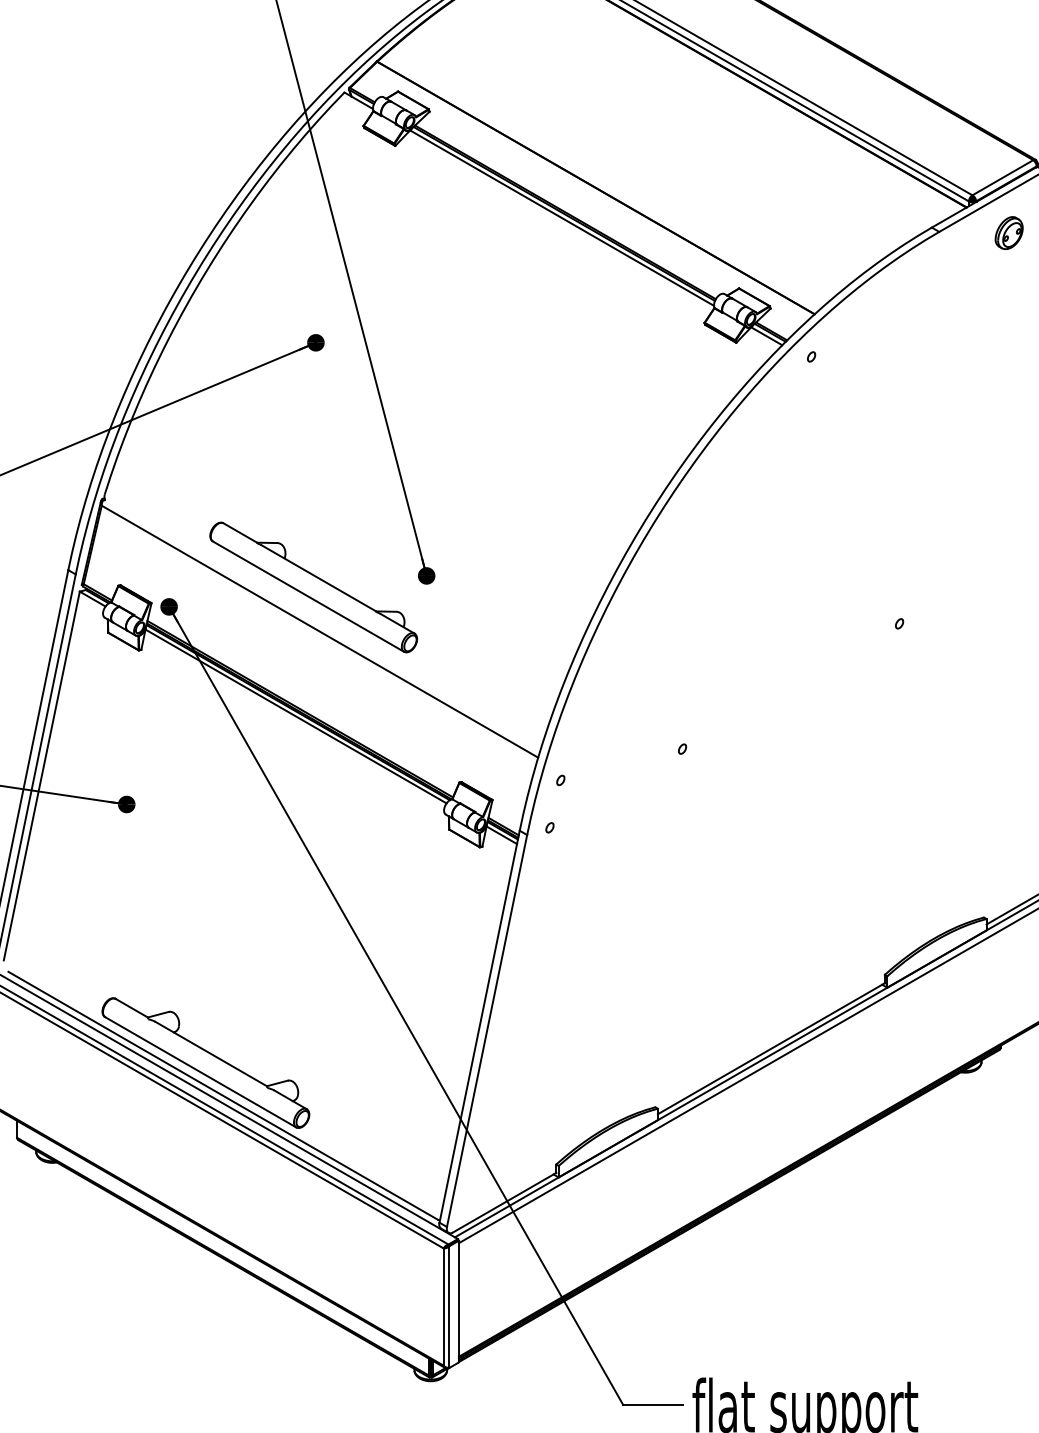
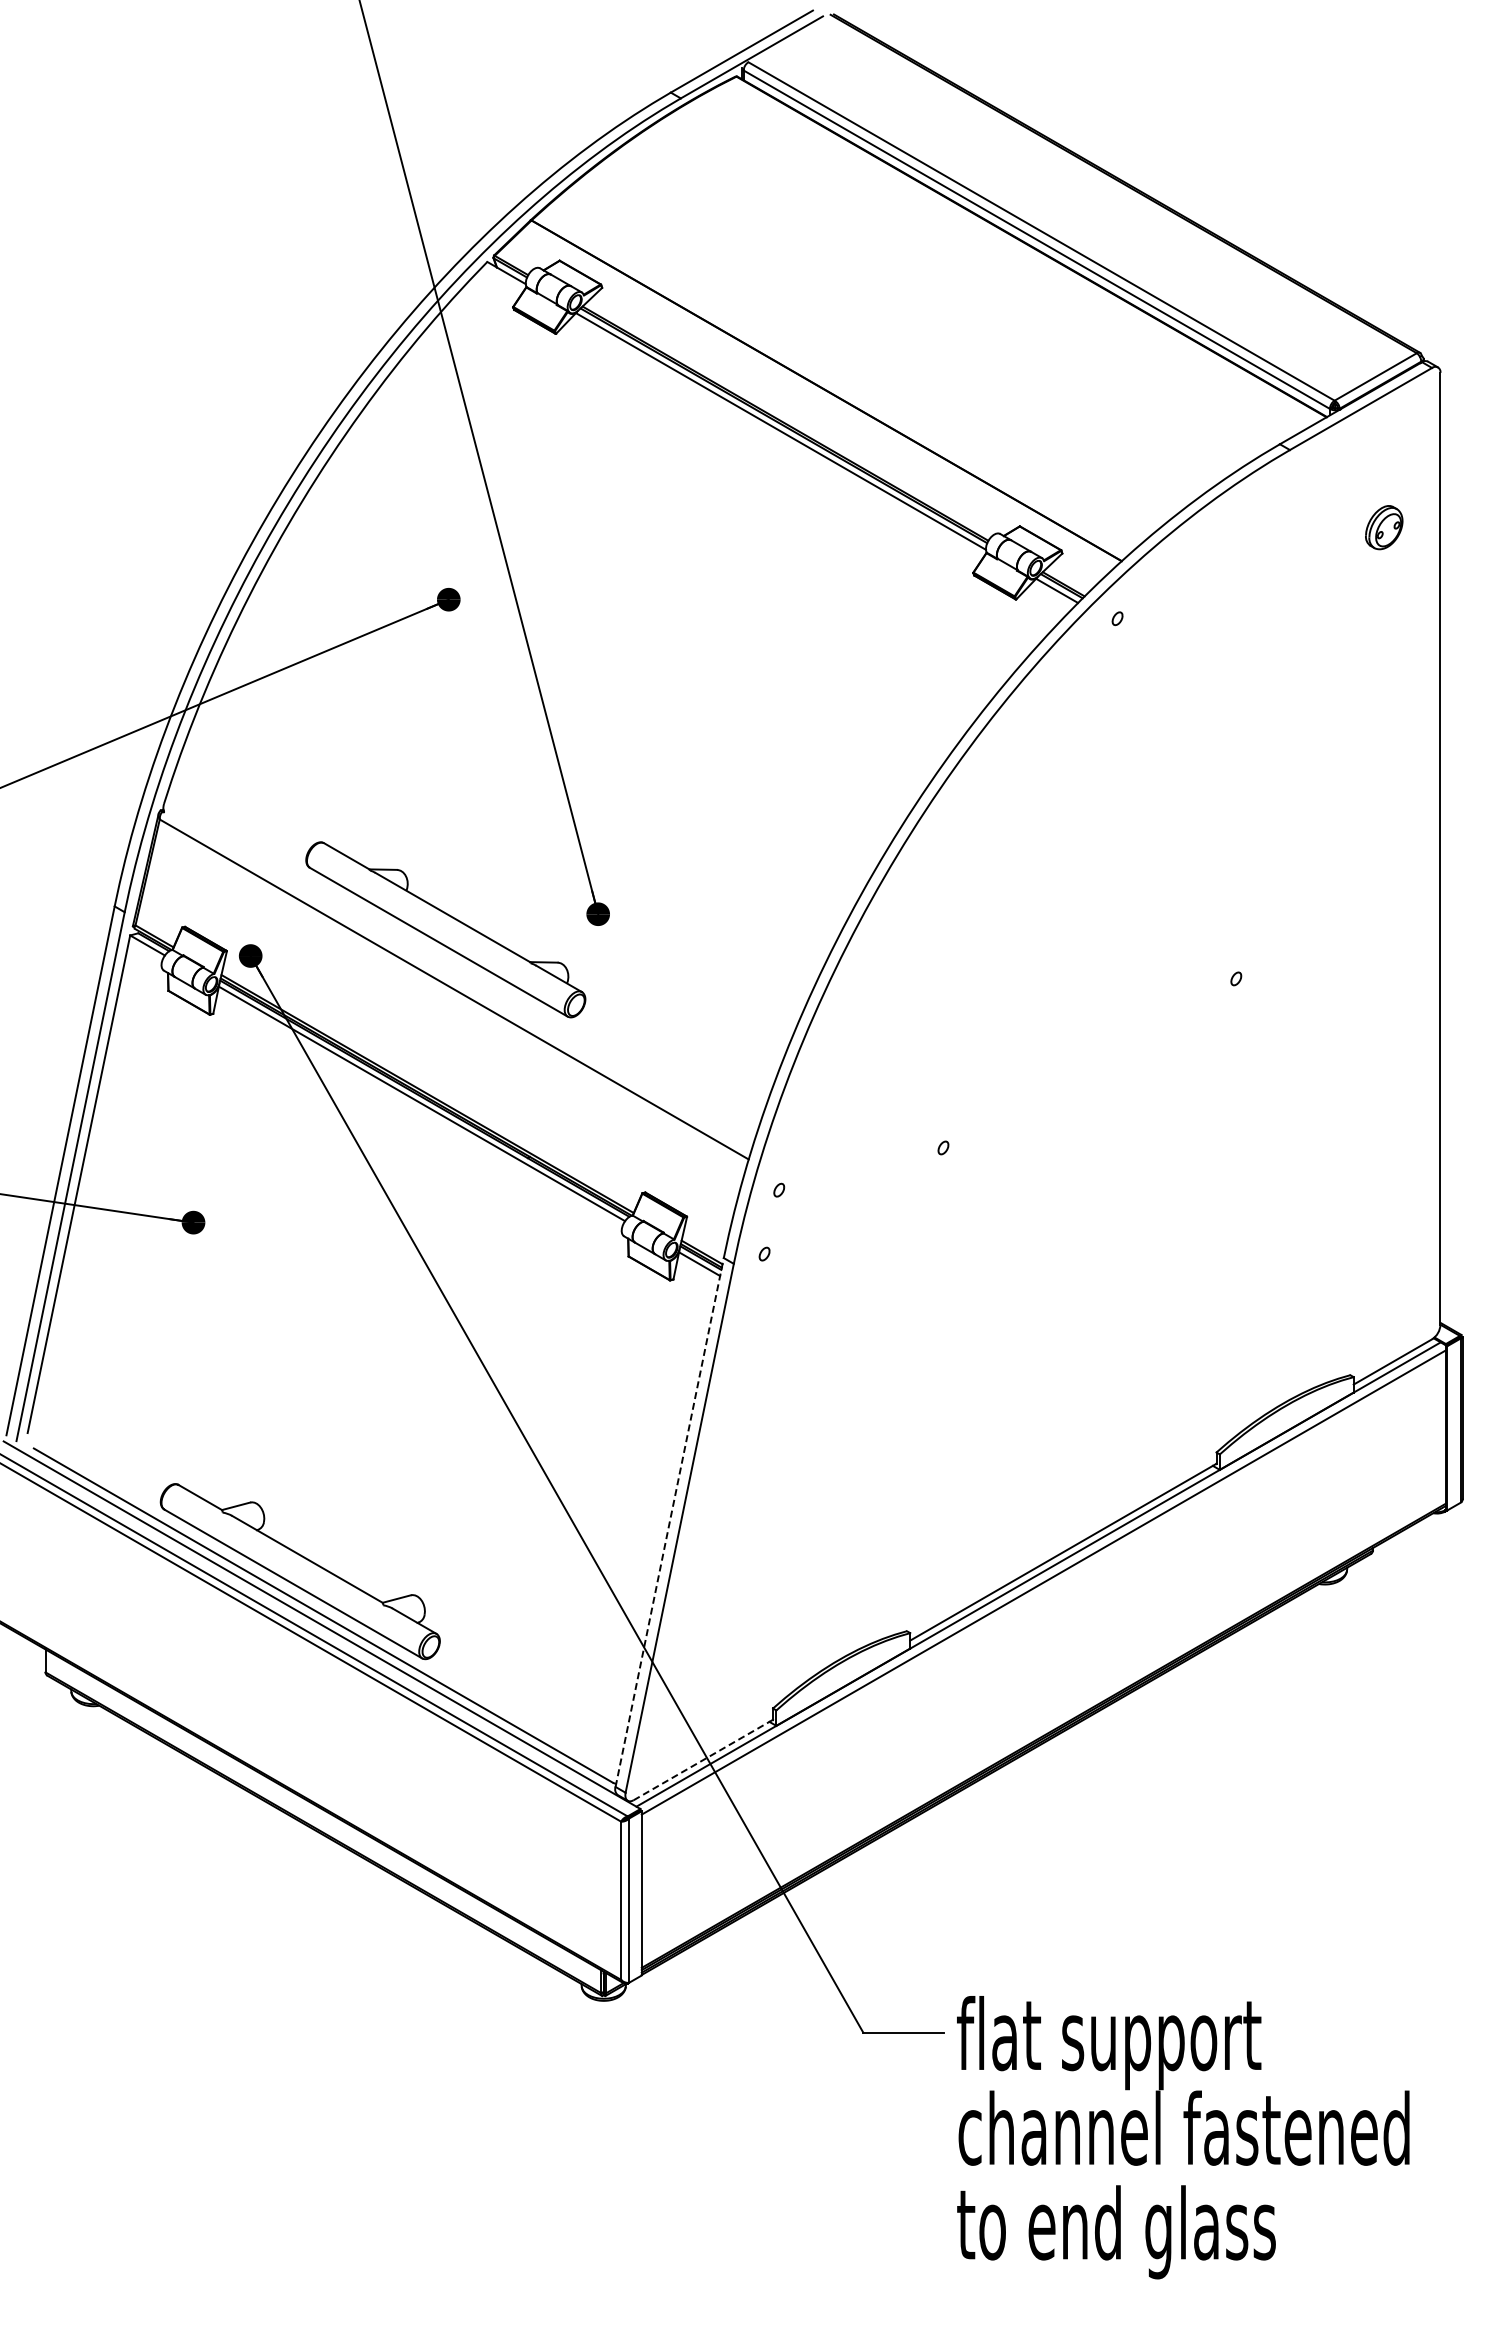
part: (1009, 232) -> (1384, 527), moved
line: (479, 1026) -> (669, 1522), solid -> dashed
line: (503, 1203) -> (702, 1760), solid -> dashed

